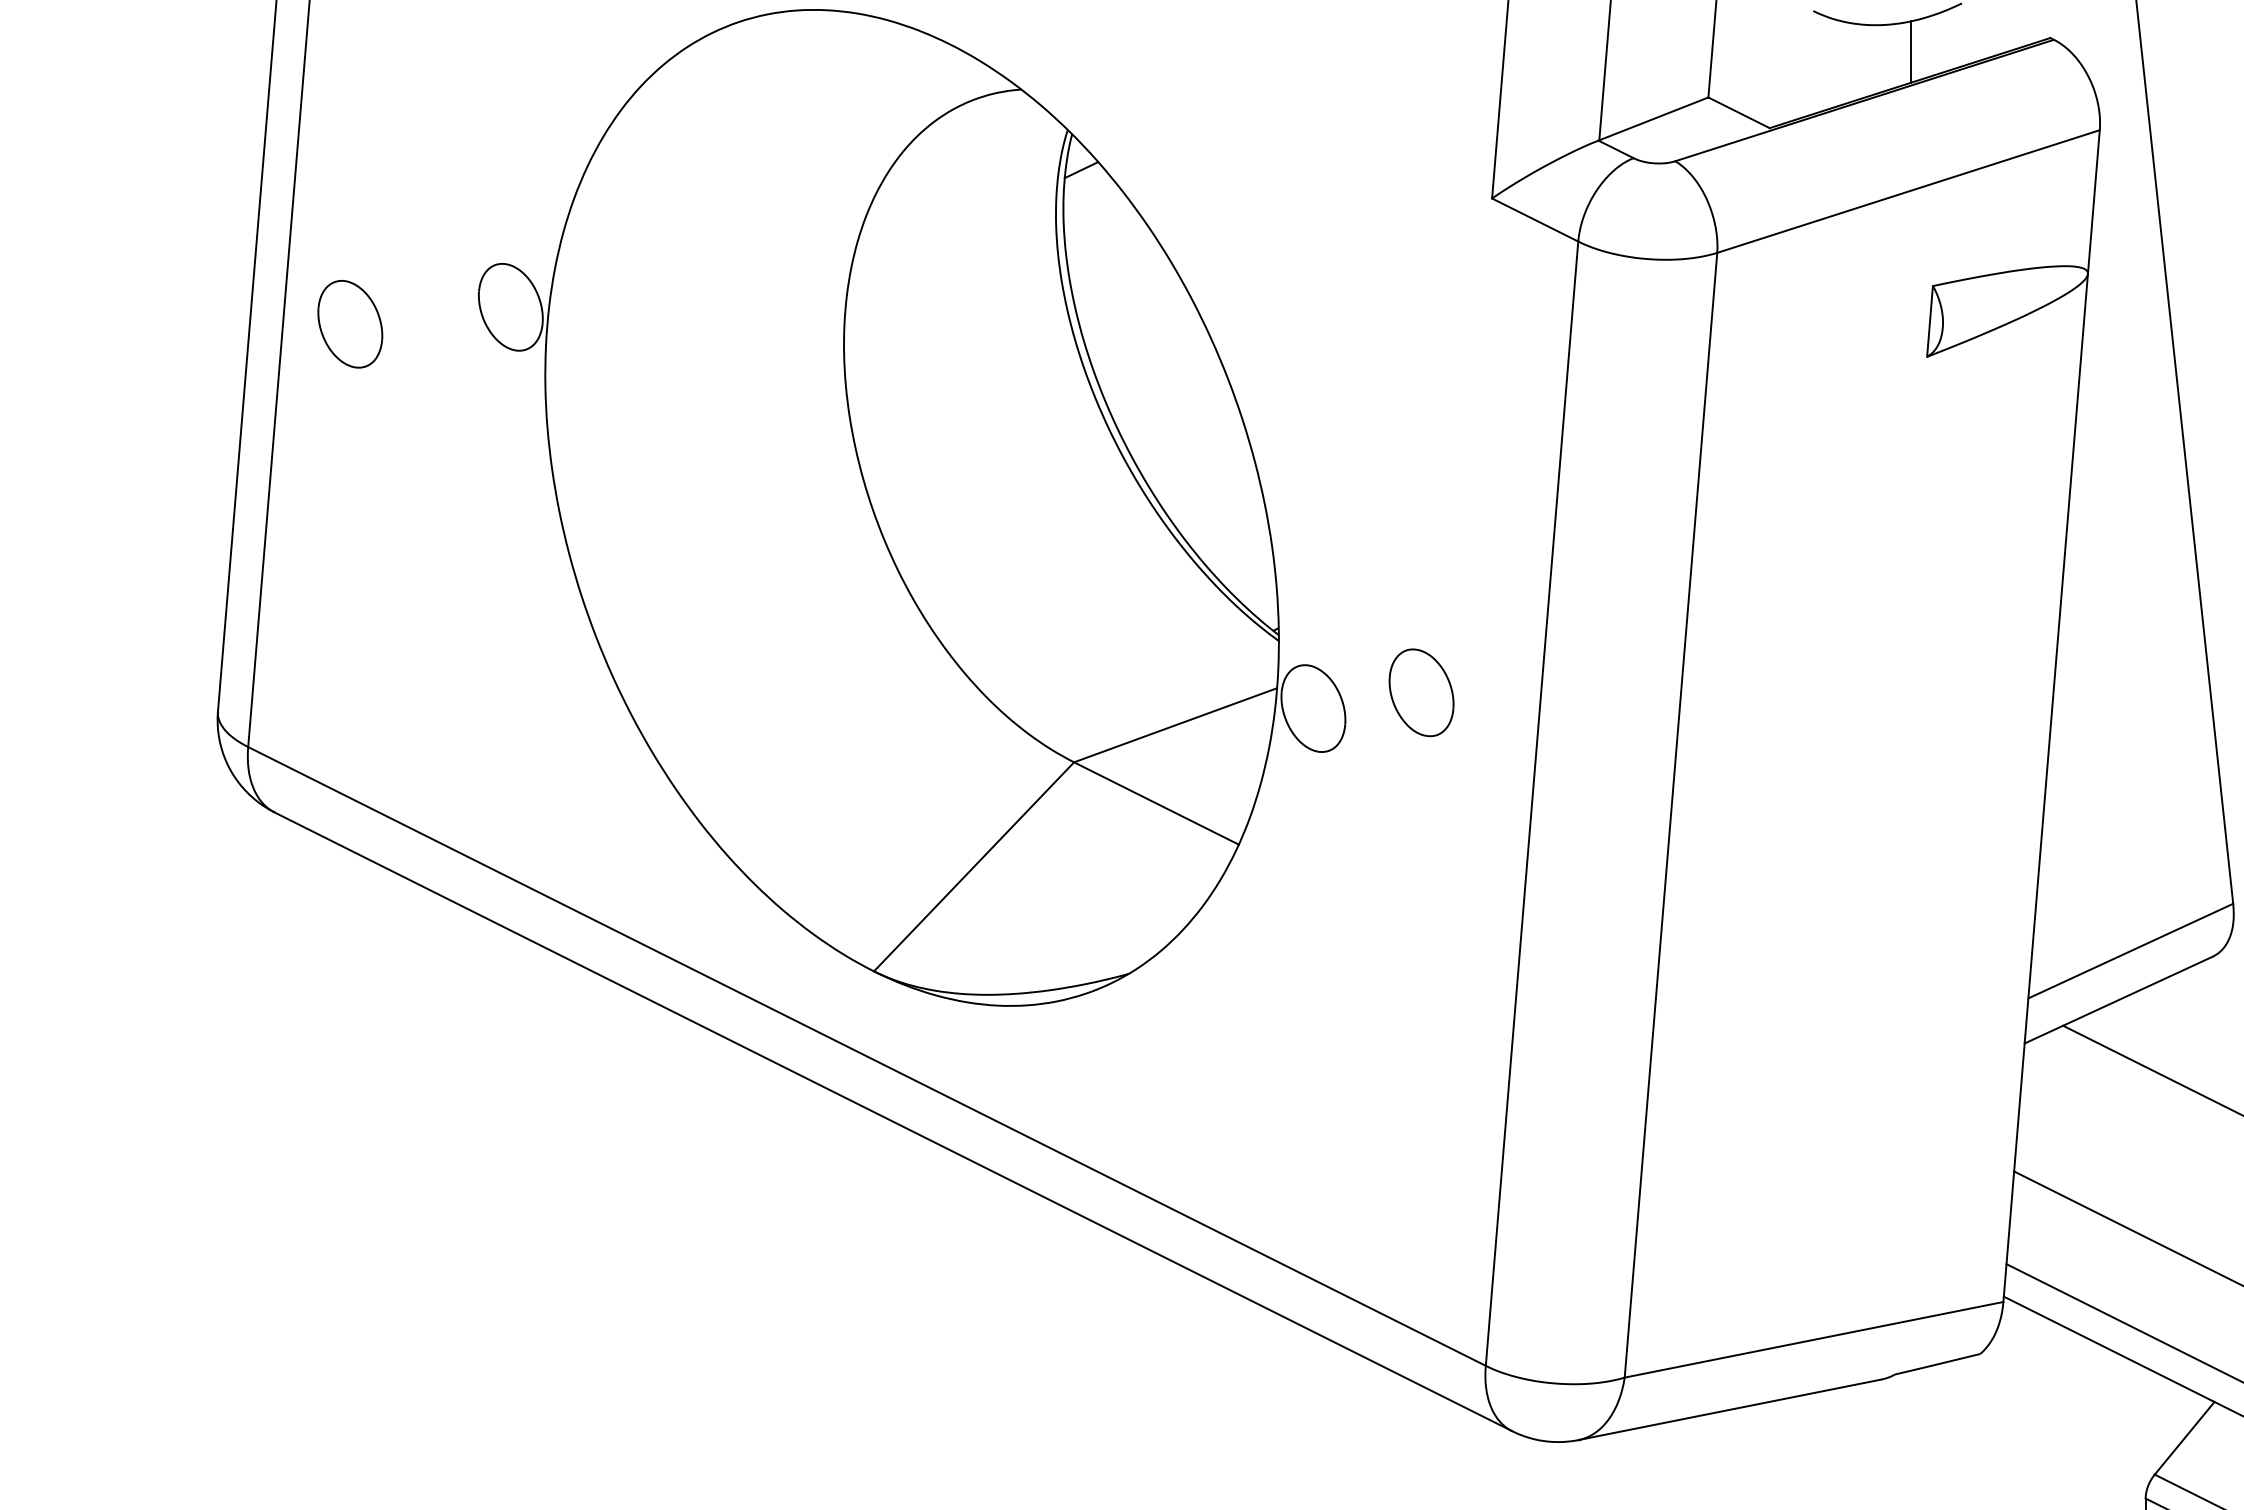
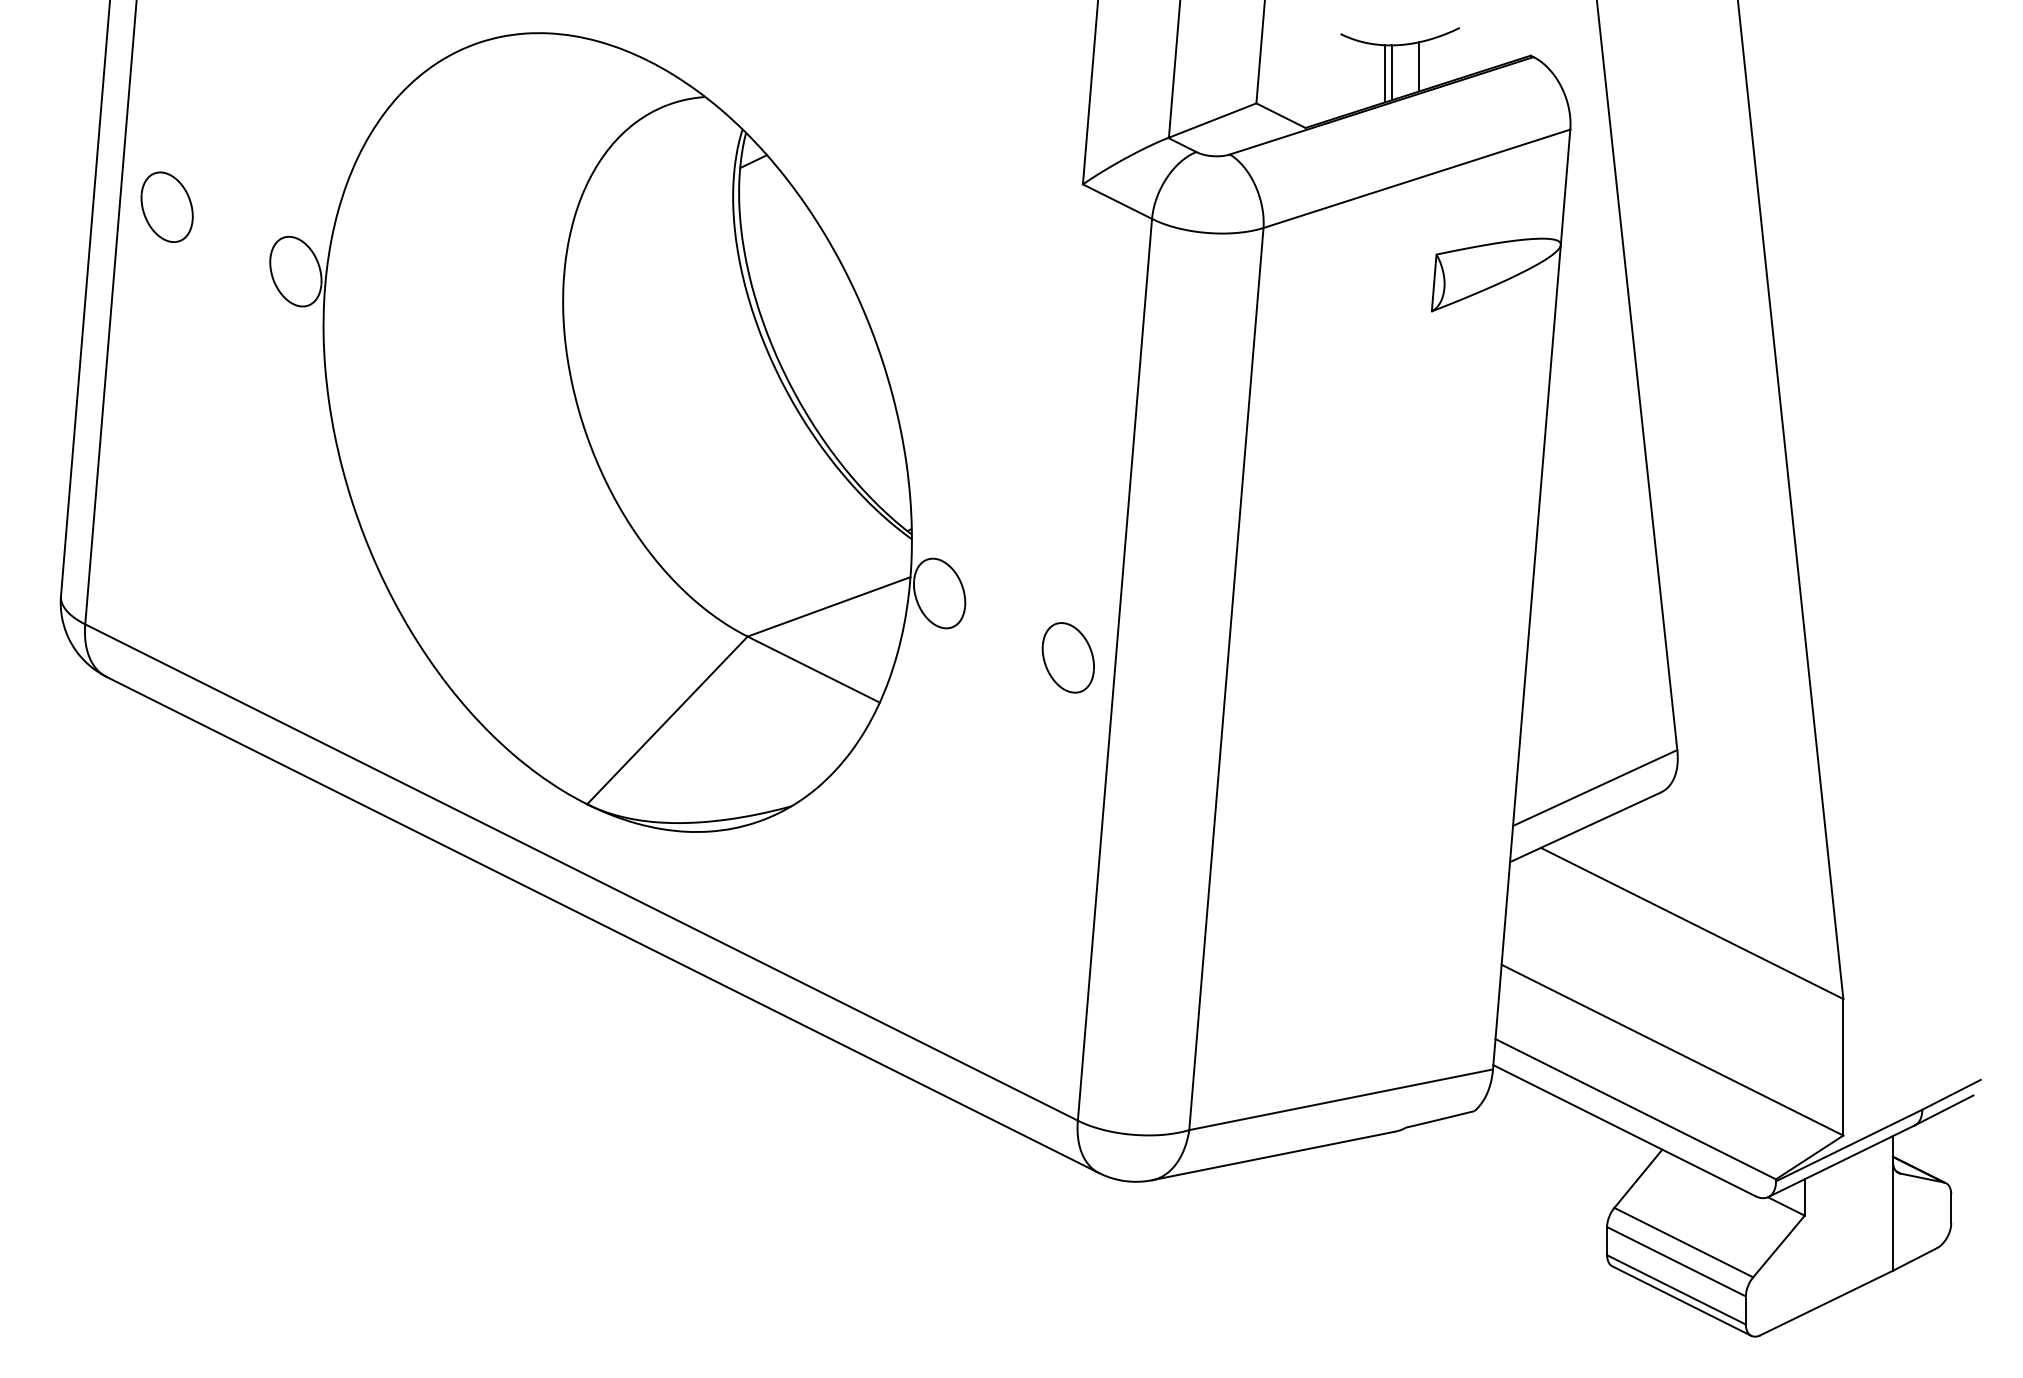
line: (1878, 58) -> (1392, 72), added
line: (1868, 60) -> (1384, 73), added
part: (349, 323) -> (166, 206), moved
part: (1420, 692) -> (1067, 657), moved

